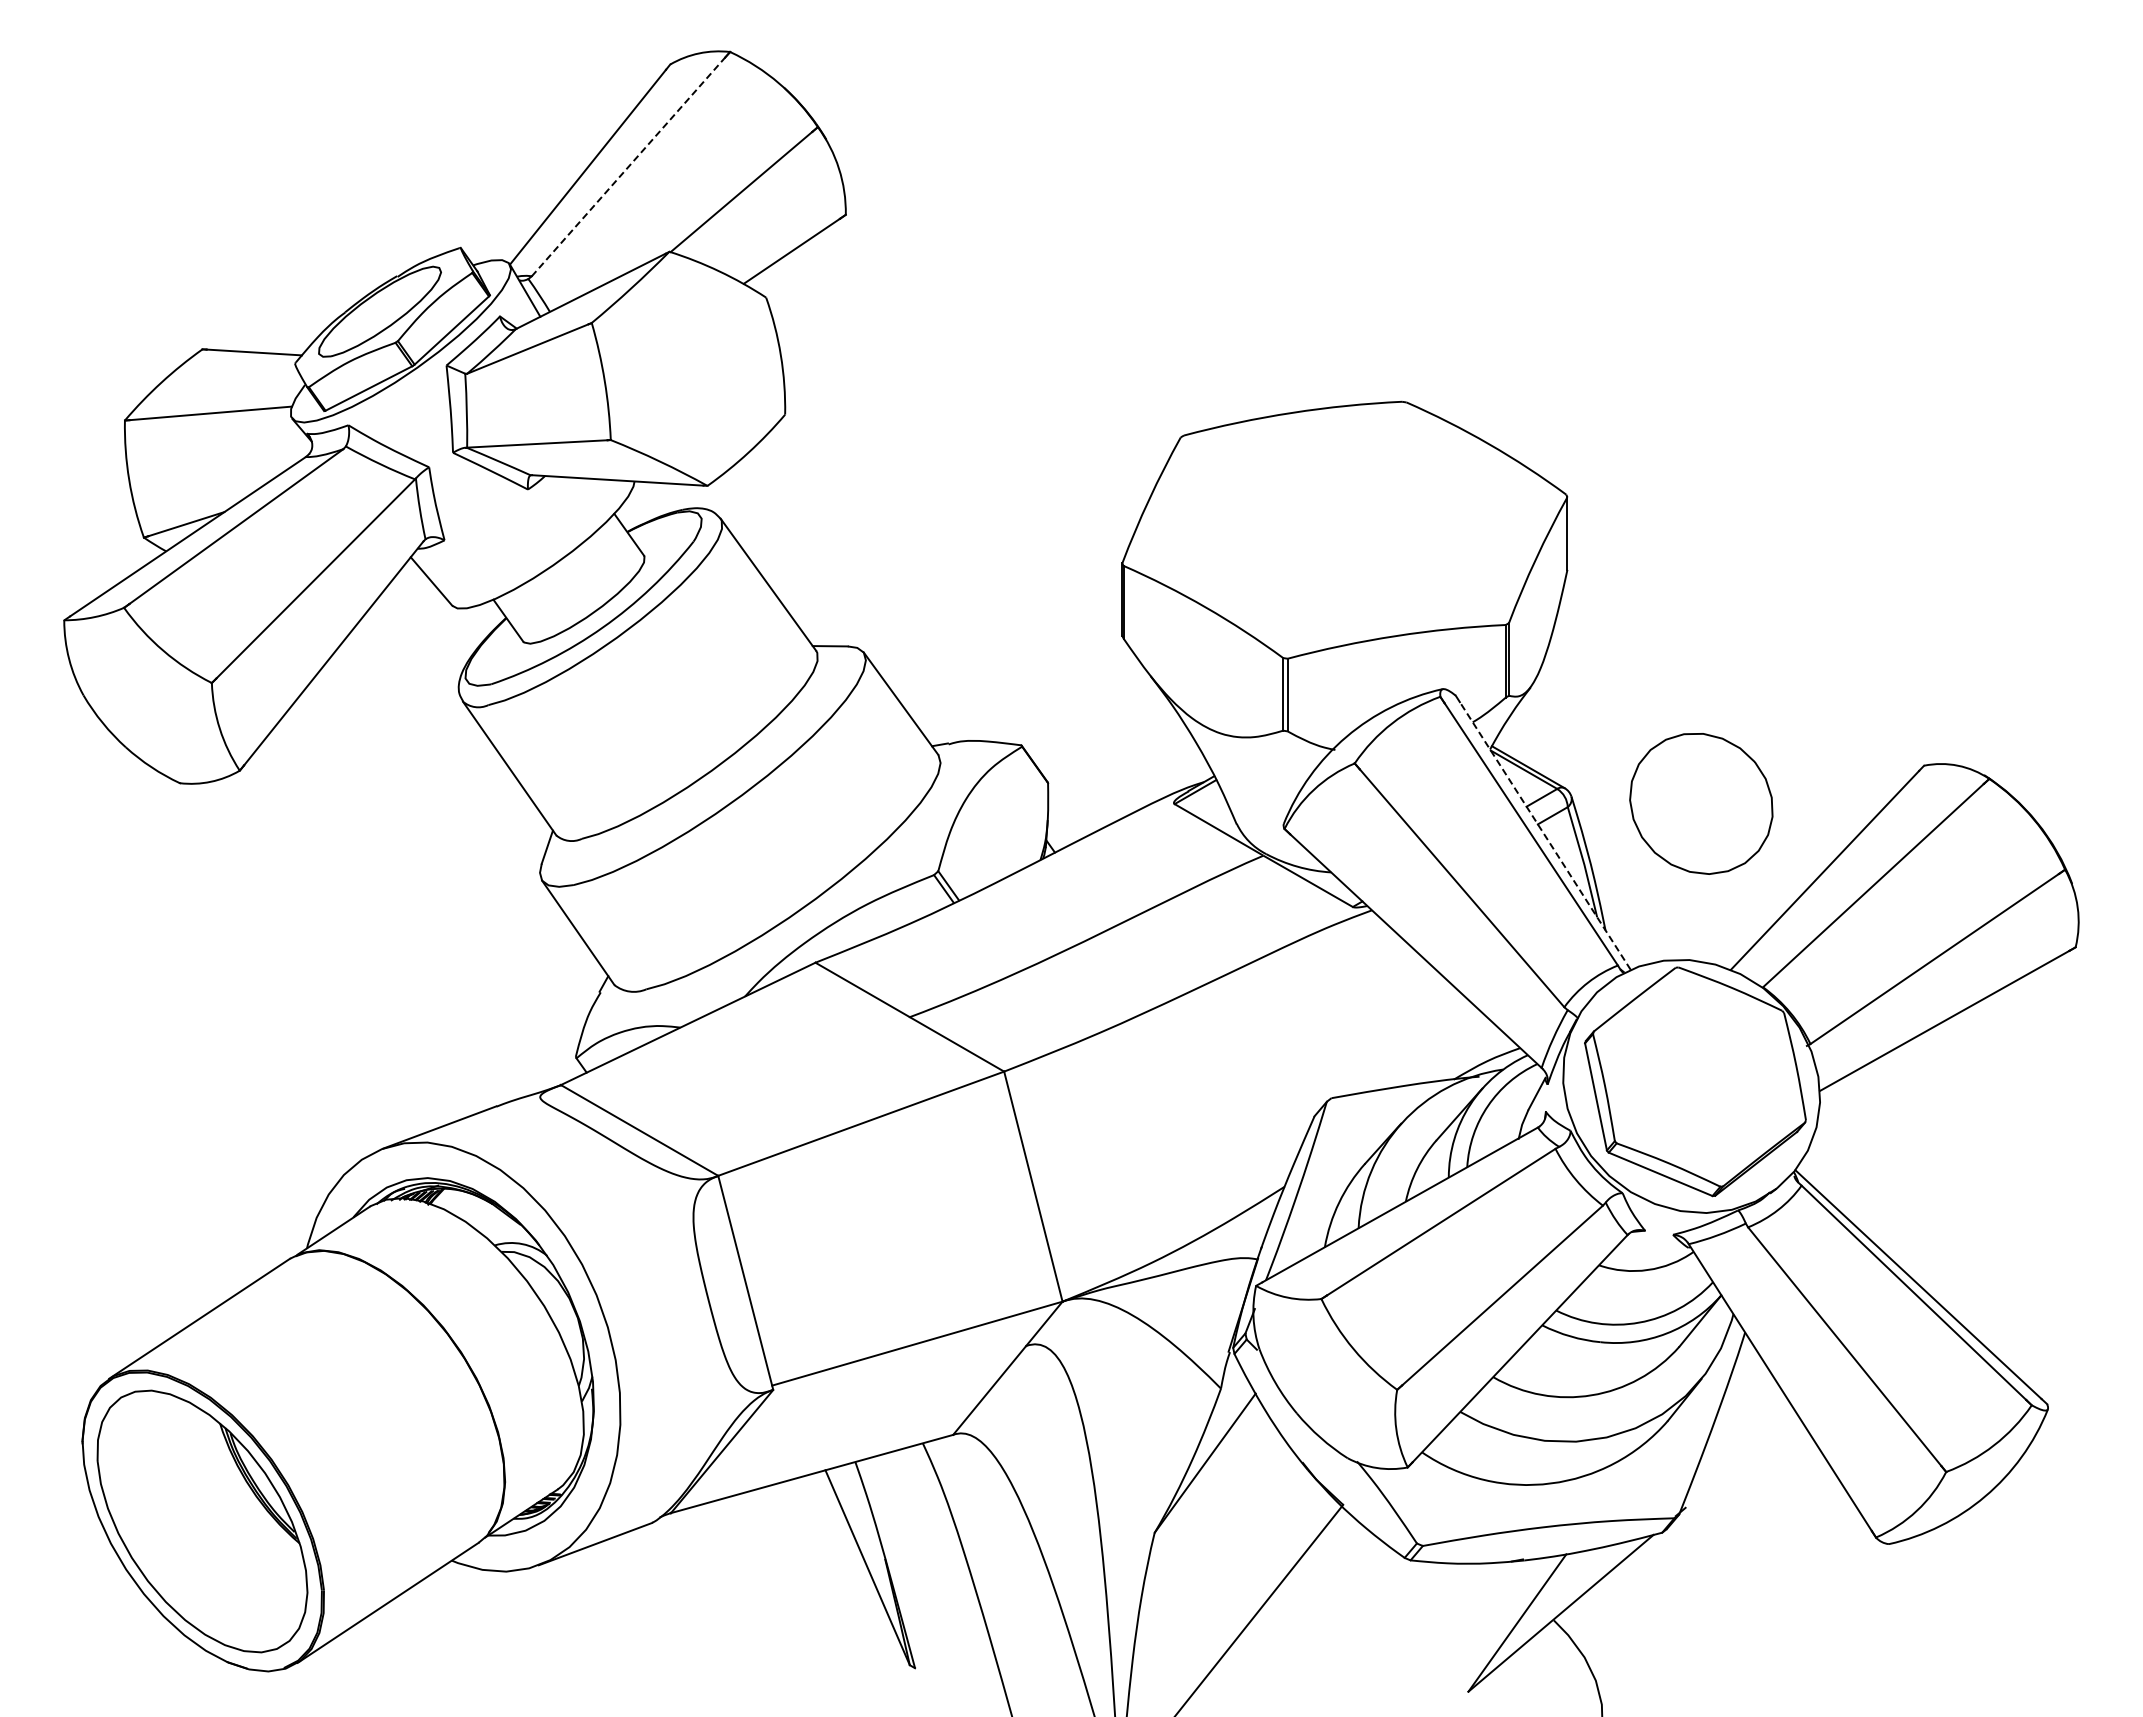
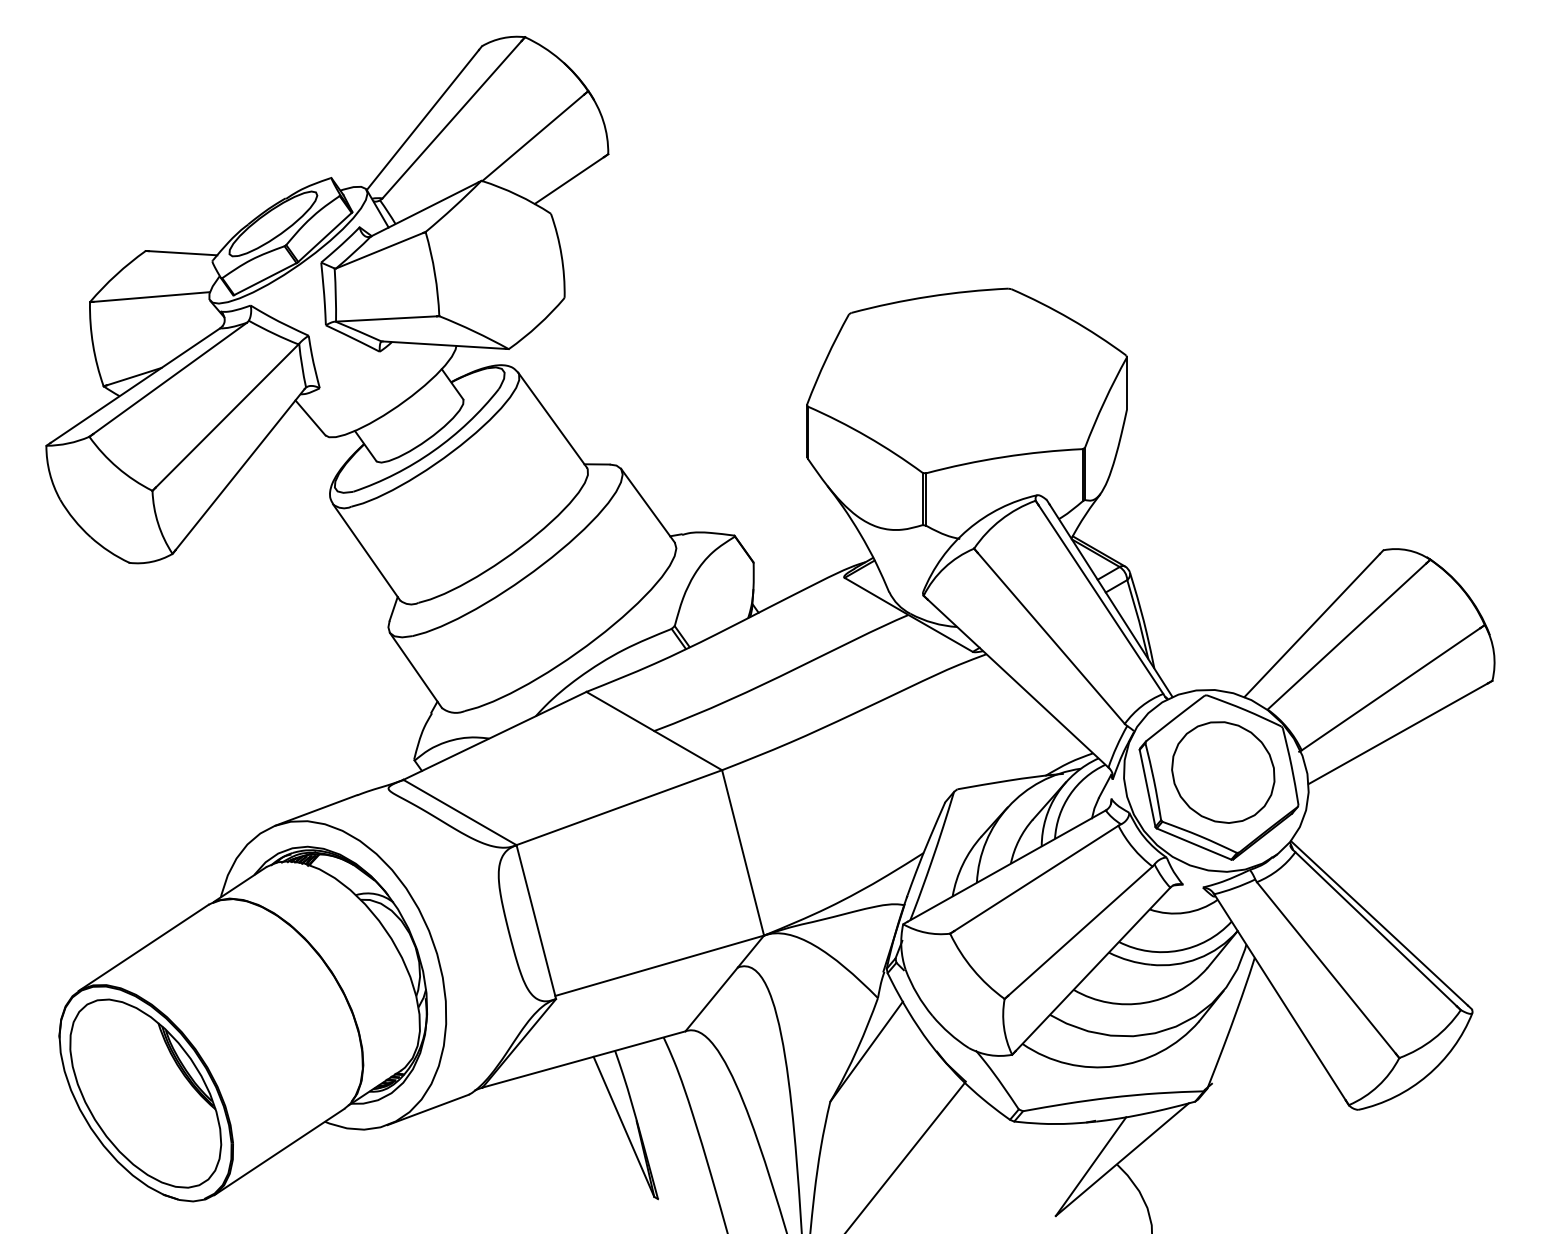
line: (628, 166) -> (452, 119), dashed -> solid
part: (1701, 803) -> (1223, 772), moved
line: (1545, 835) -> (1111, 600), dashed -> solid

